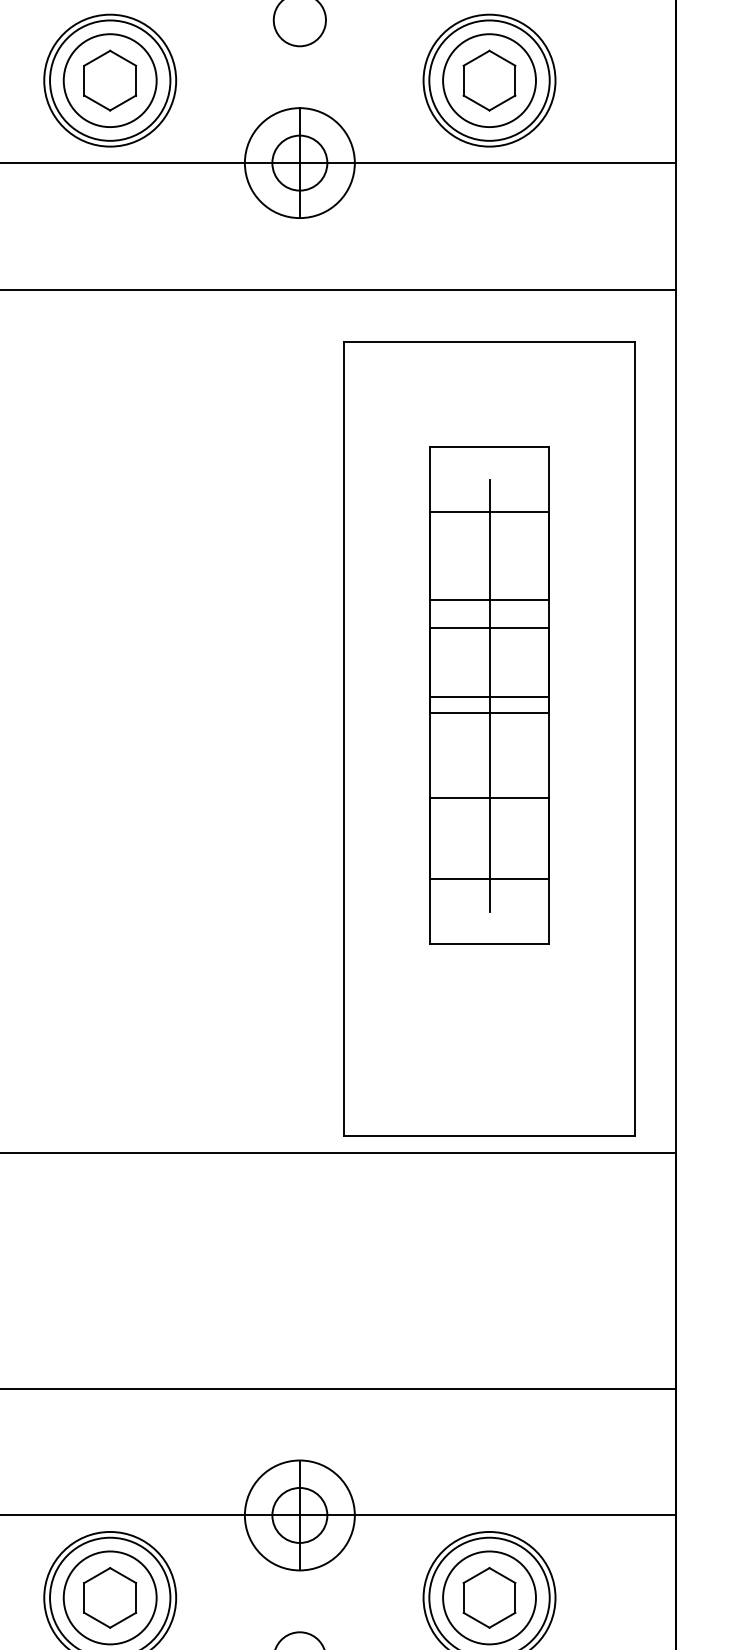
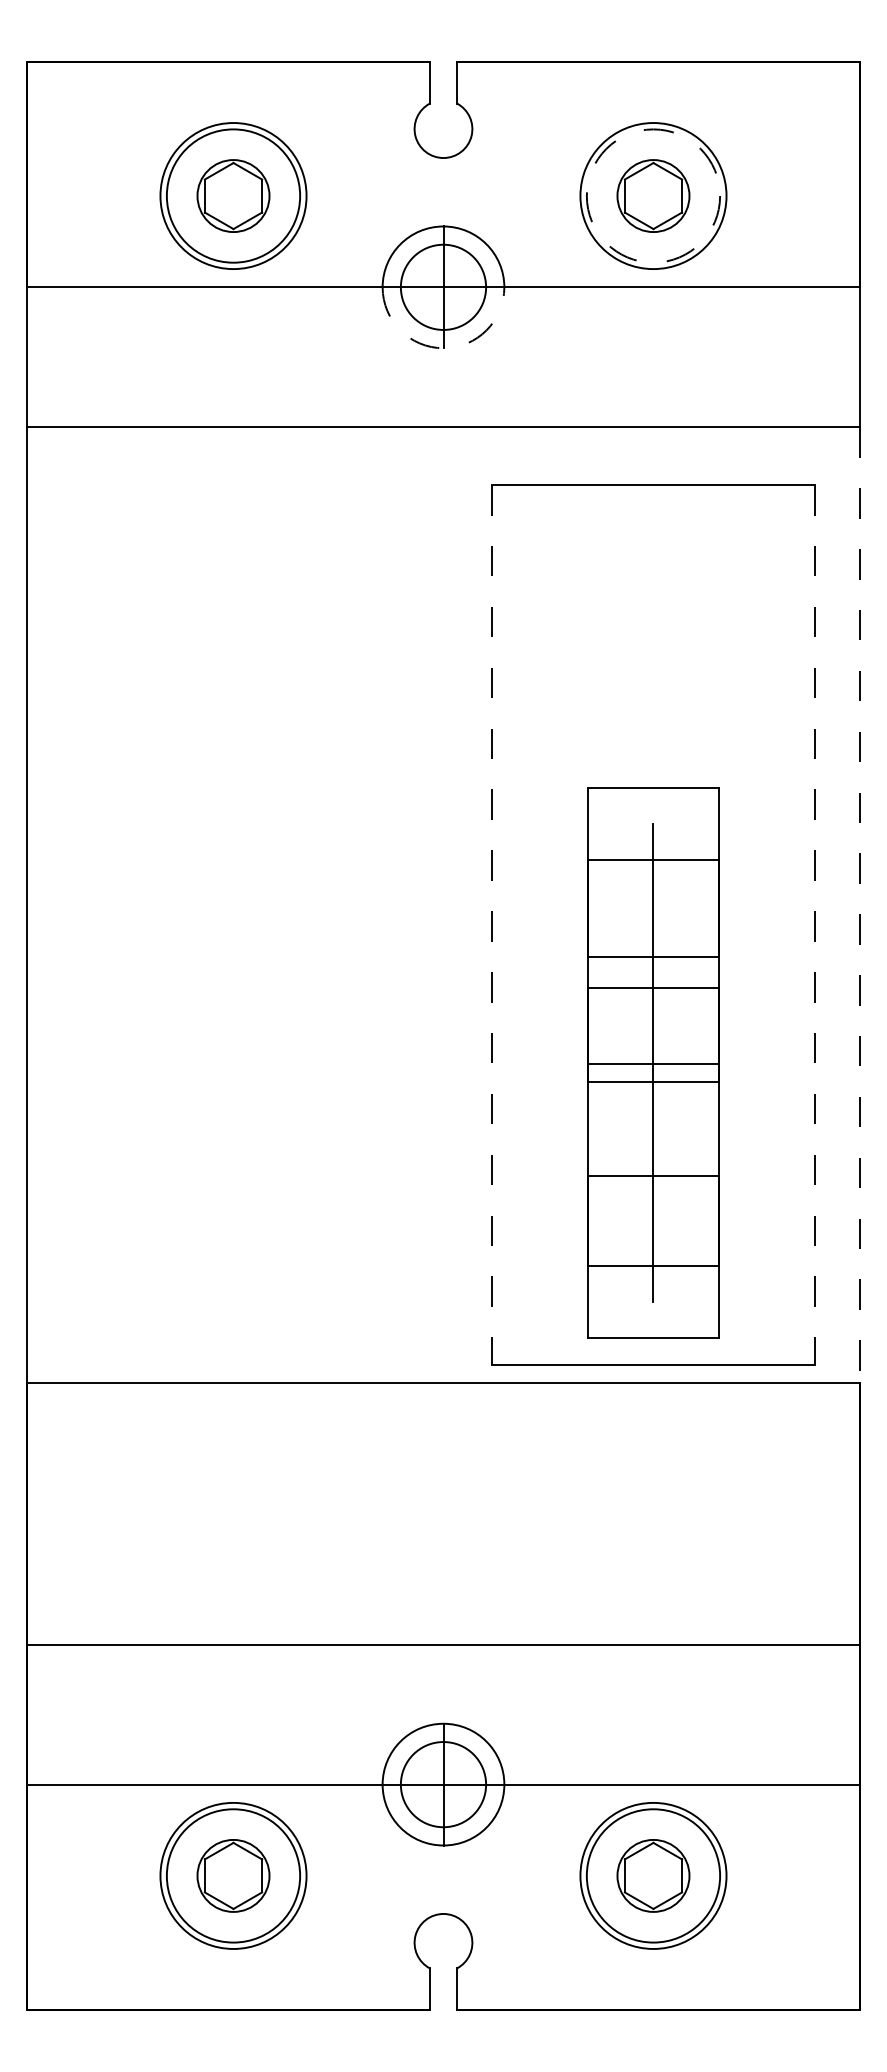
circle: (110, 80) -> (233, 195), size x0.7
circle: (489, 80) -> (653, 195), size x0.7
circle: (489, 80) -> (653, 195), solid -> dashed
circle: (299, 162) -> (443, 286), size x1.4
arc: (299, 218) -> (443, 348), solid -> dashed
part: (489, 695) -> (653, 1062), moved
line: (676, 721) -> (860, 905), solid -> dashed
line: (344, 738) -> (492, 924), solid -> dashed
line: (634, 738) -> (814, 924), solid -> dashed
circle: (299, 1515) -> (443, 1784), size x1.4
circle: (110, 1597) -> (233, 1875), size x0.7
circle: (489, 1597) -> (653, 1875), size x0.7

